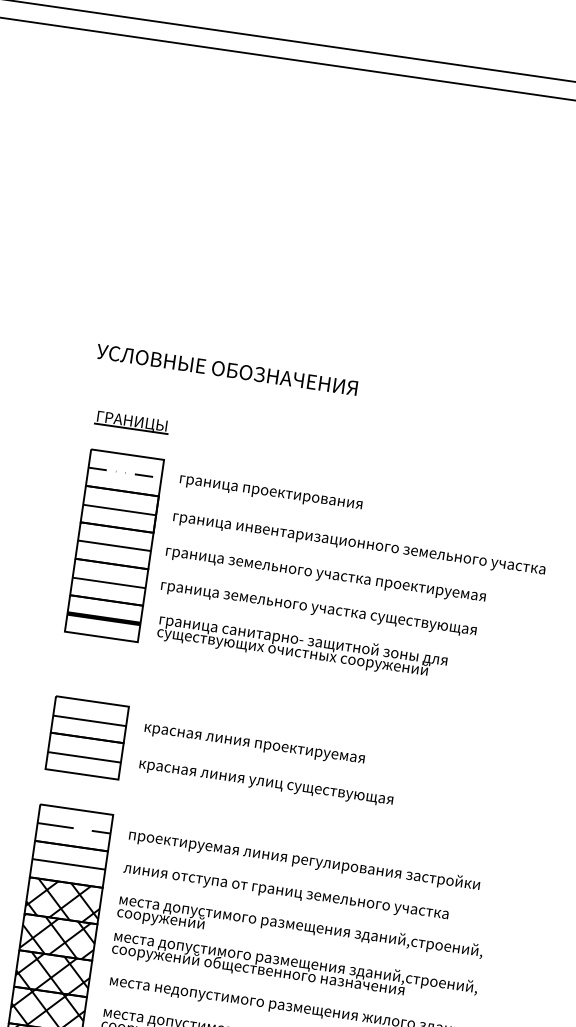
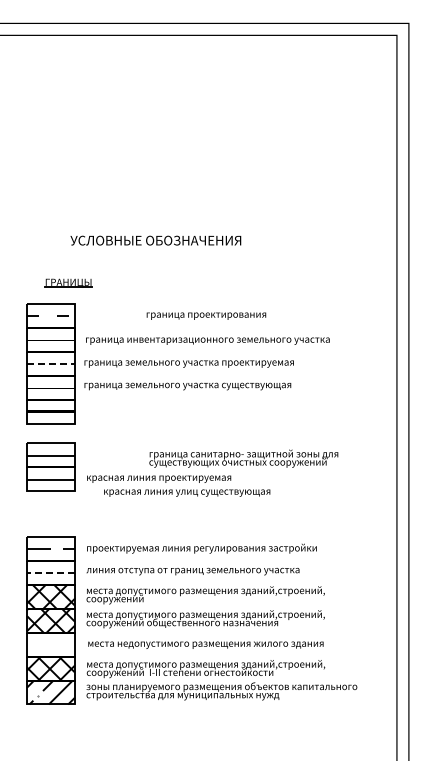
text: (226, 369) -> (155, 240), moved
part: (132, 421) -> (68, 282), moved
text: (271, 492) -> (206, 315), moved
line: (114, 546) -> (50, 364), solid -> dashed
text: (301, 646) -> (243, 458), moved
part: (86, 736) -> (50, 466), moved
text: (266, 783) -> (187, 492), moved
line: (68, 863) -> (50, 572), solid -> dashed
hatch: (52, 973) -> (50, 644), removed

